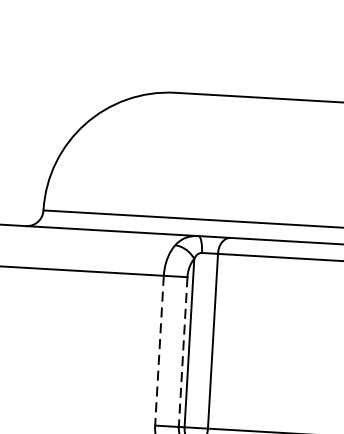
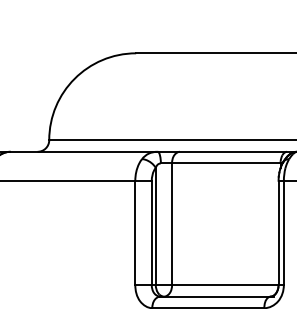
line: (159, 351) -> (135, 233), dashed -> solid
line: (182, 352) -> (151, 233), dashed -> solid

